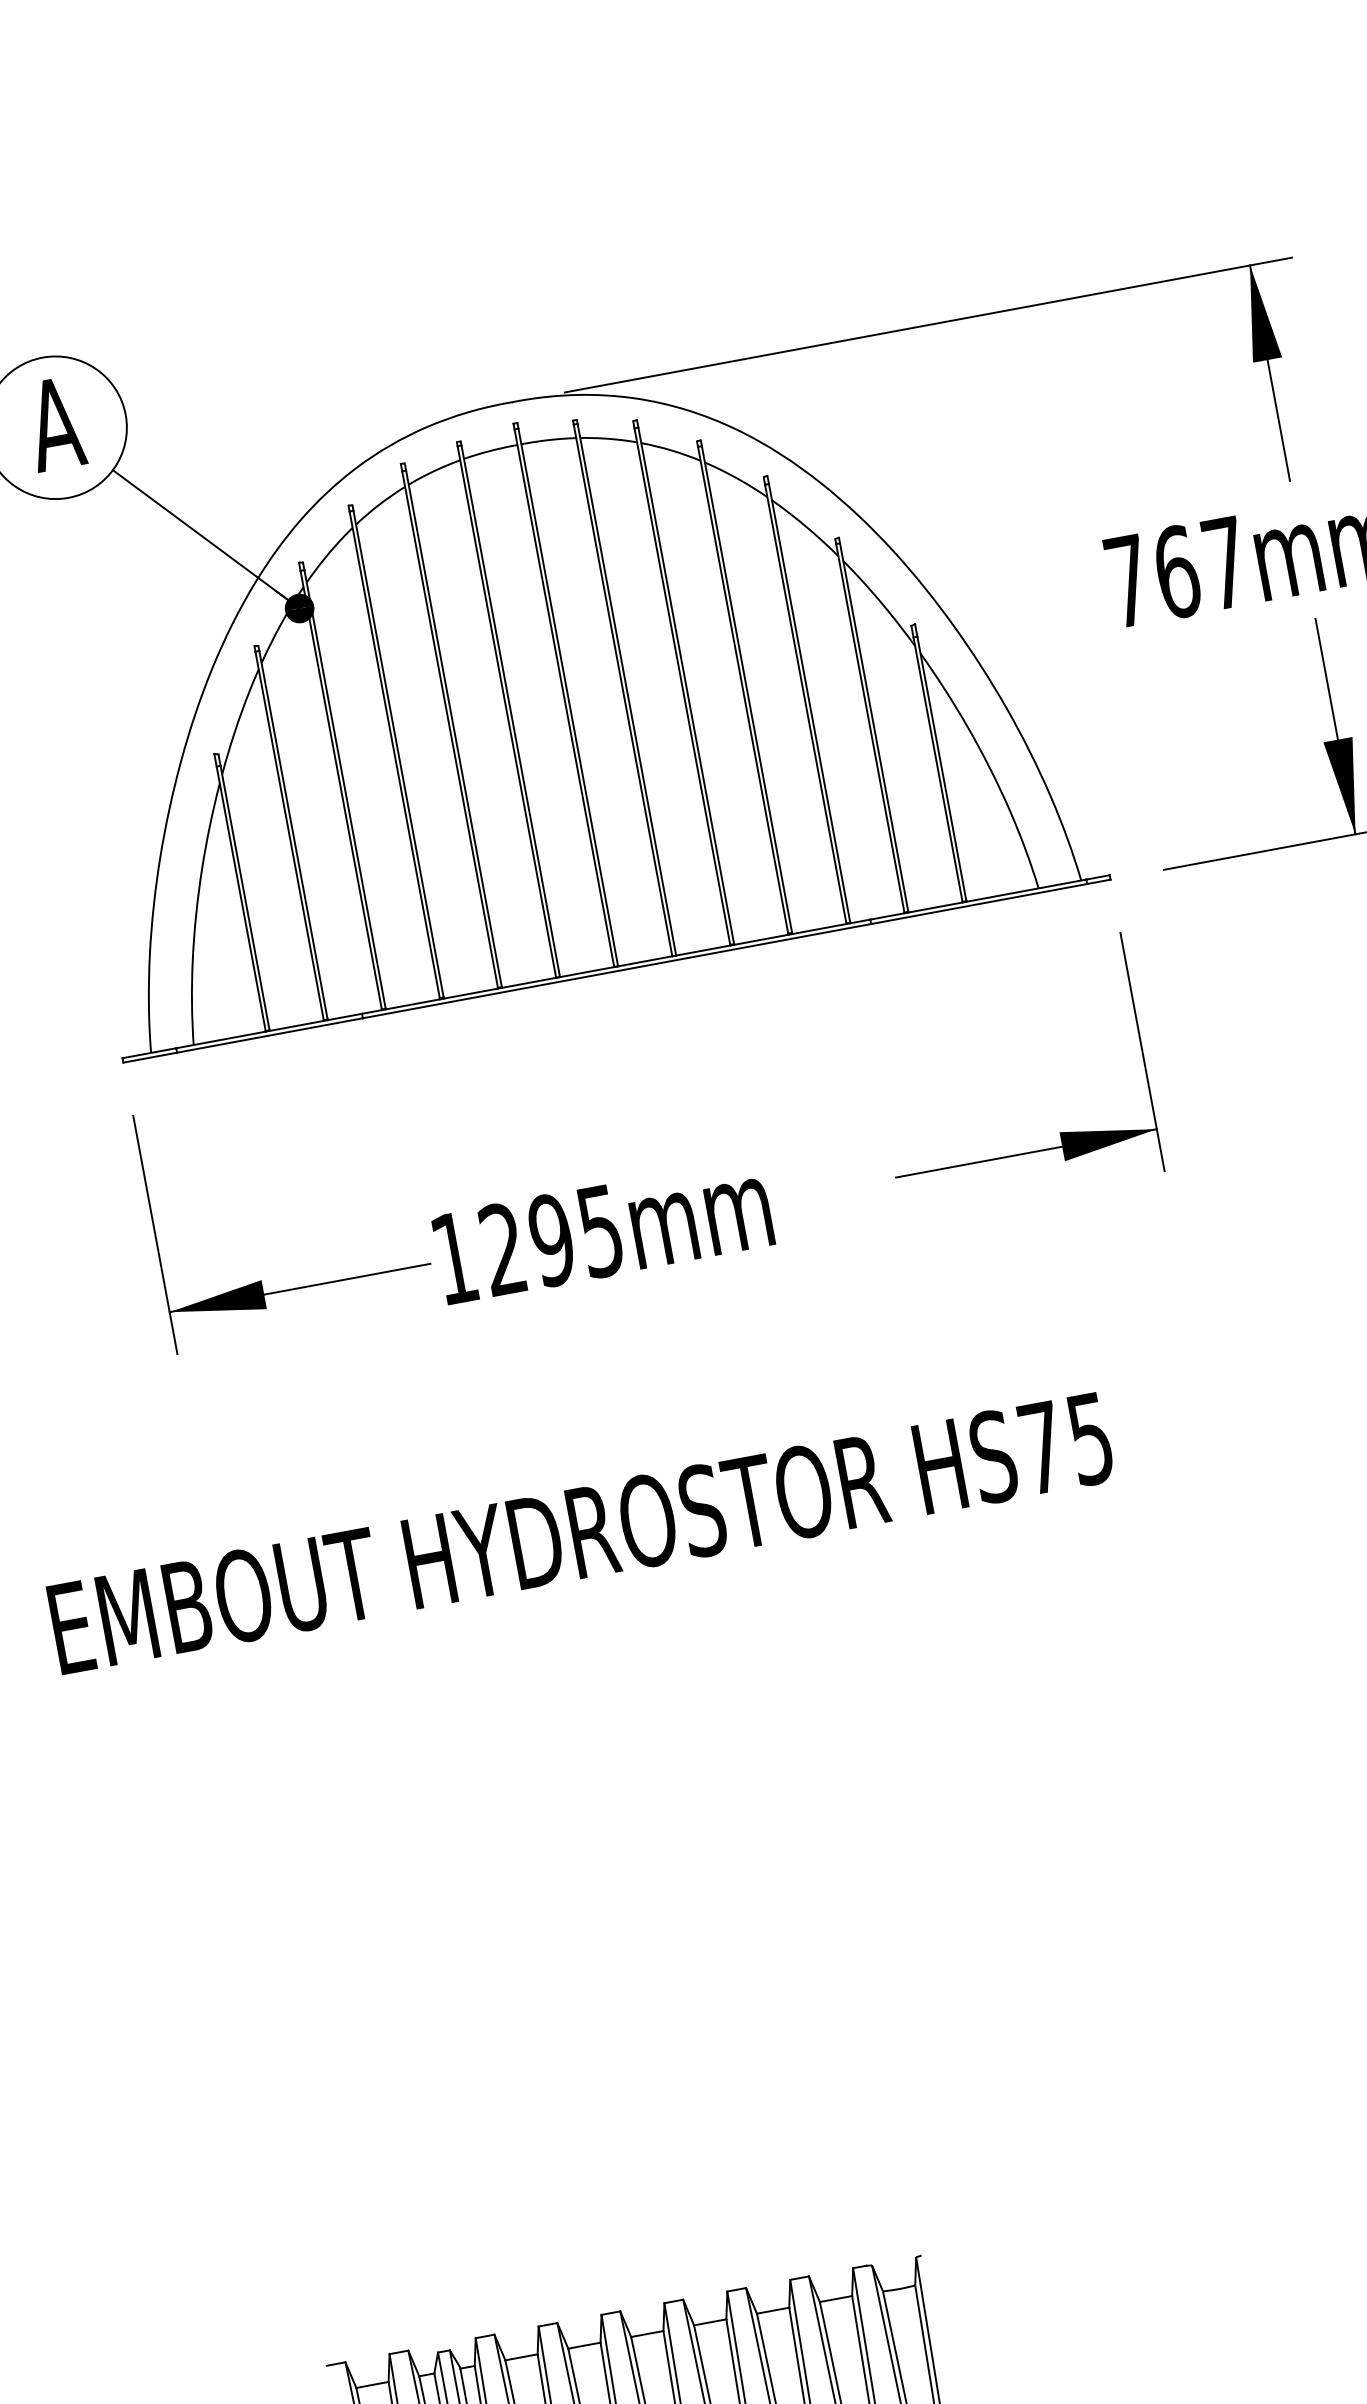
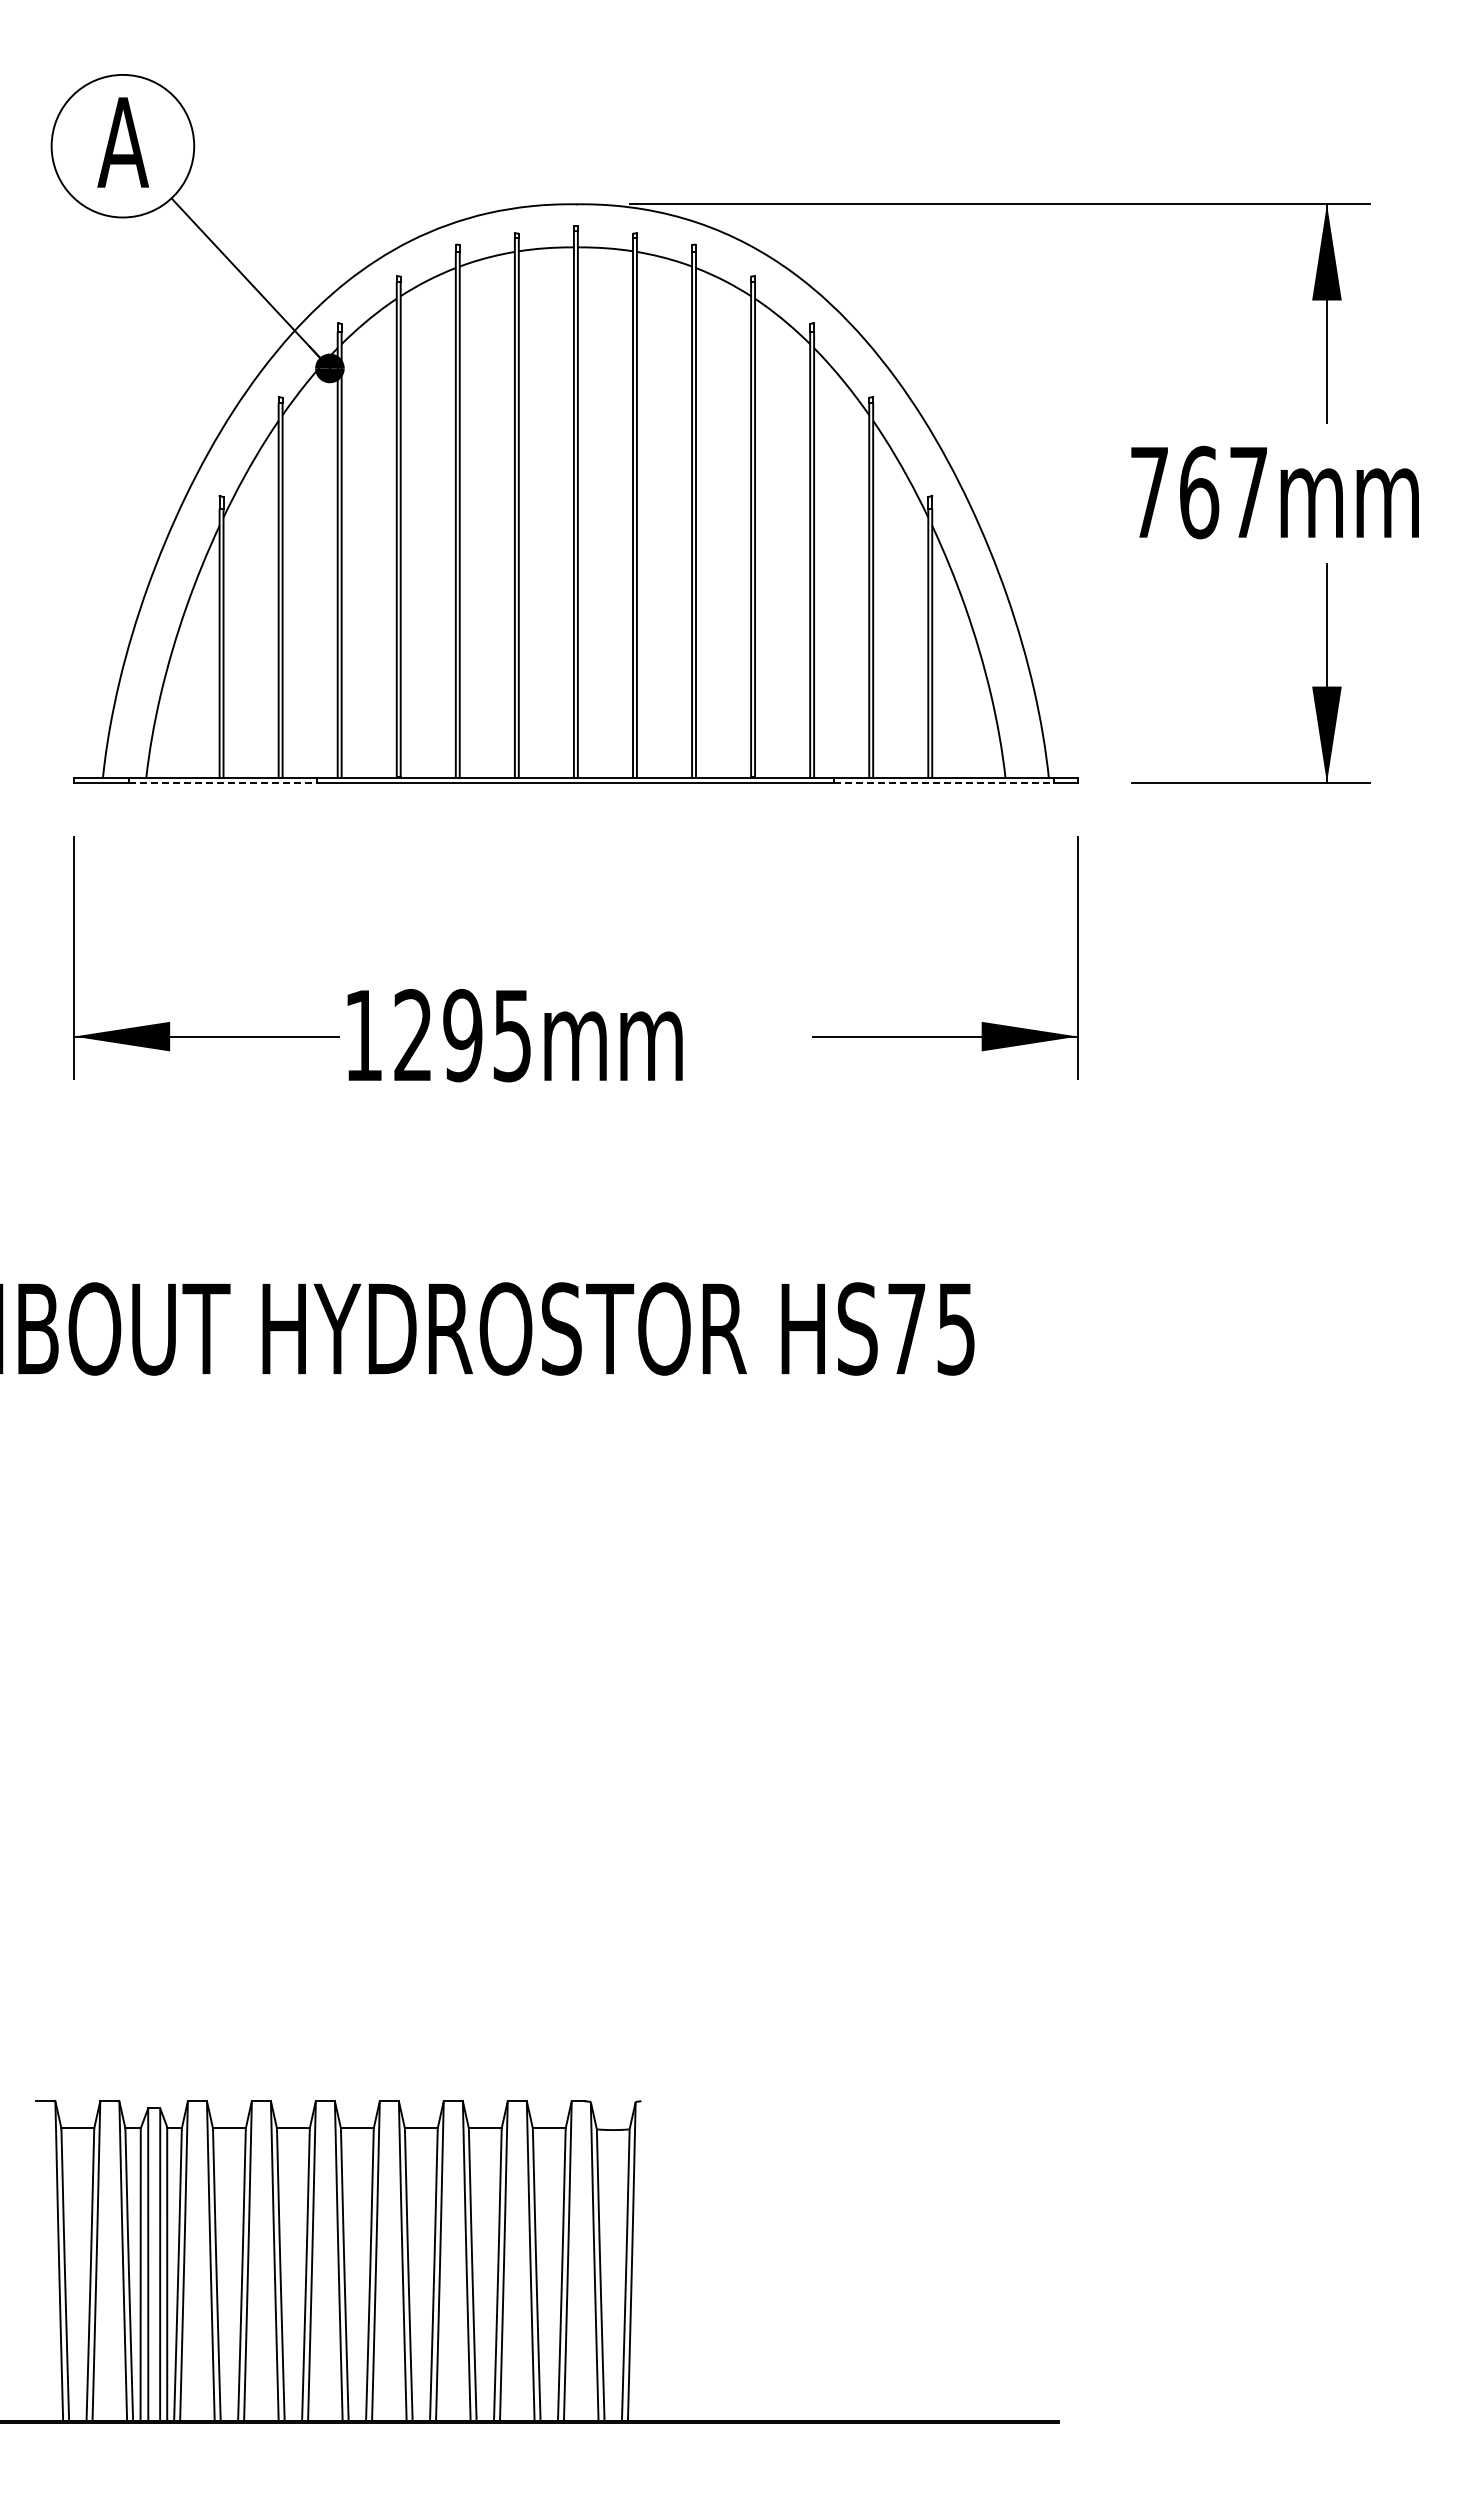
line: (979, 903) -> (944, 782), solid -> dashed
line: (270, 1035) -> (223, 782), solid -> dashed

